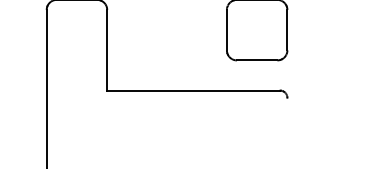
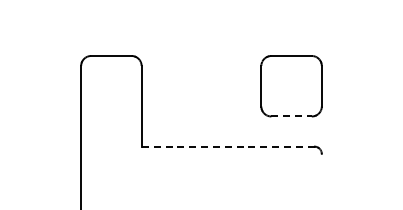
line: (258, 60) -> (292, 116), solid -> dashed
line: (193, 90) -> (227, 146), solid -> dashed

